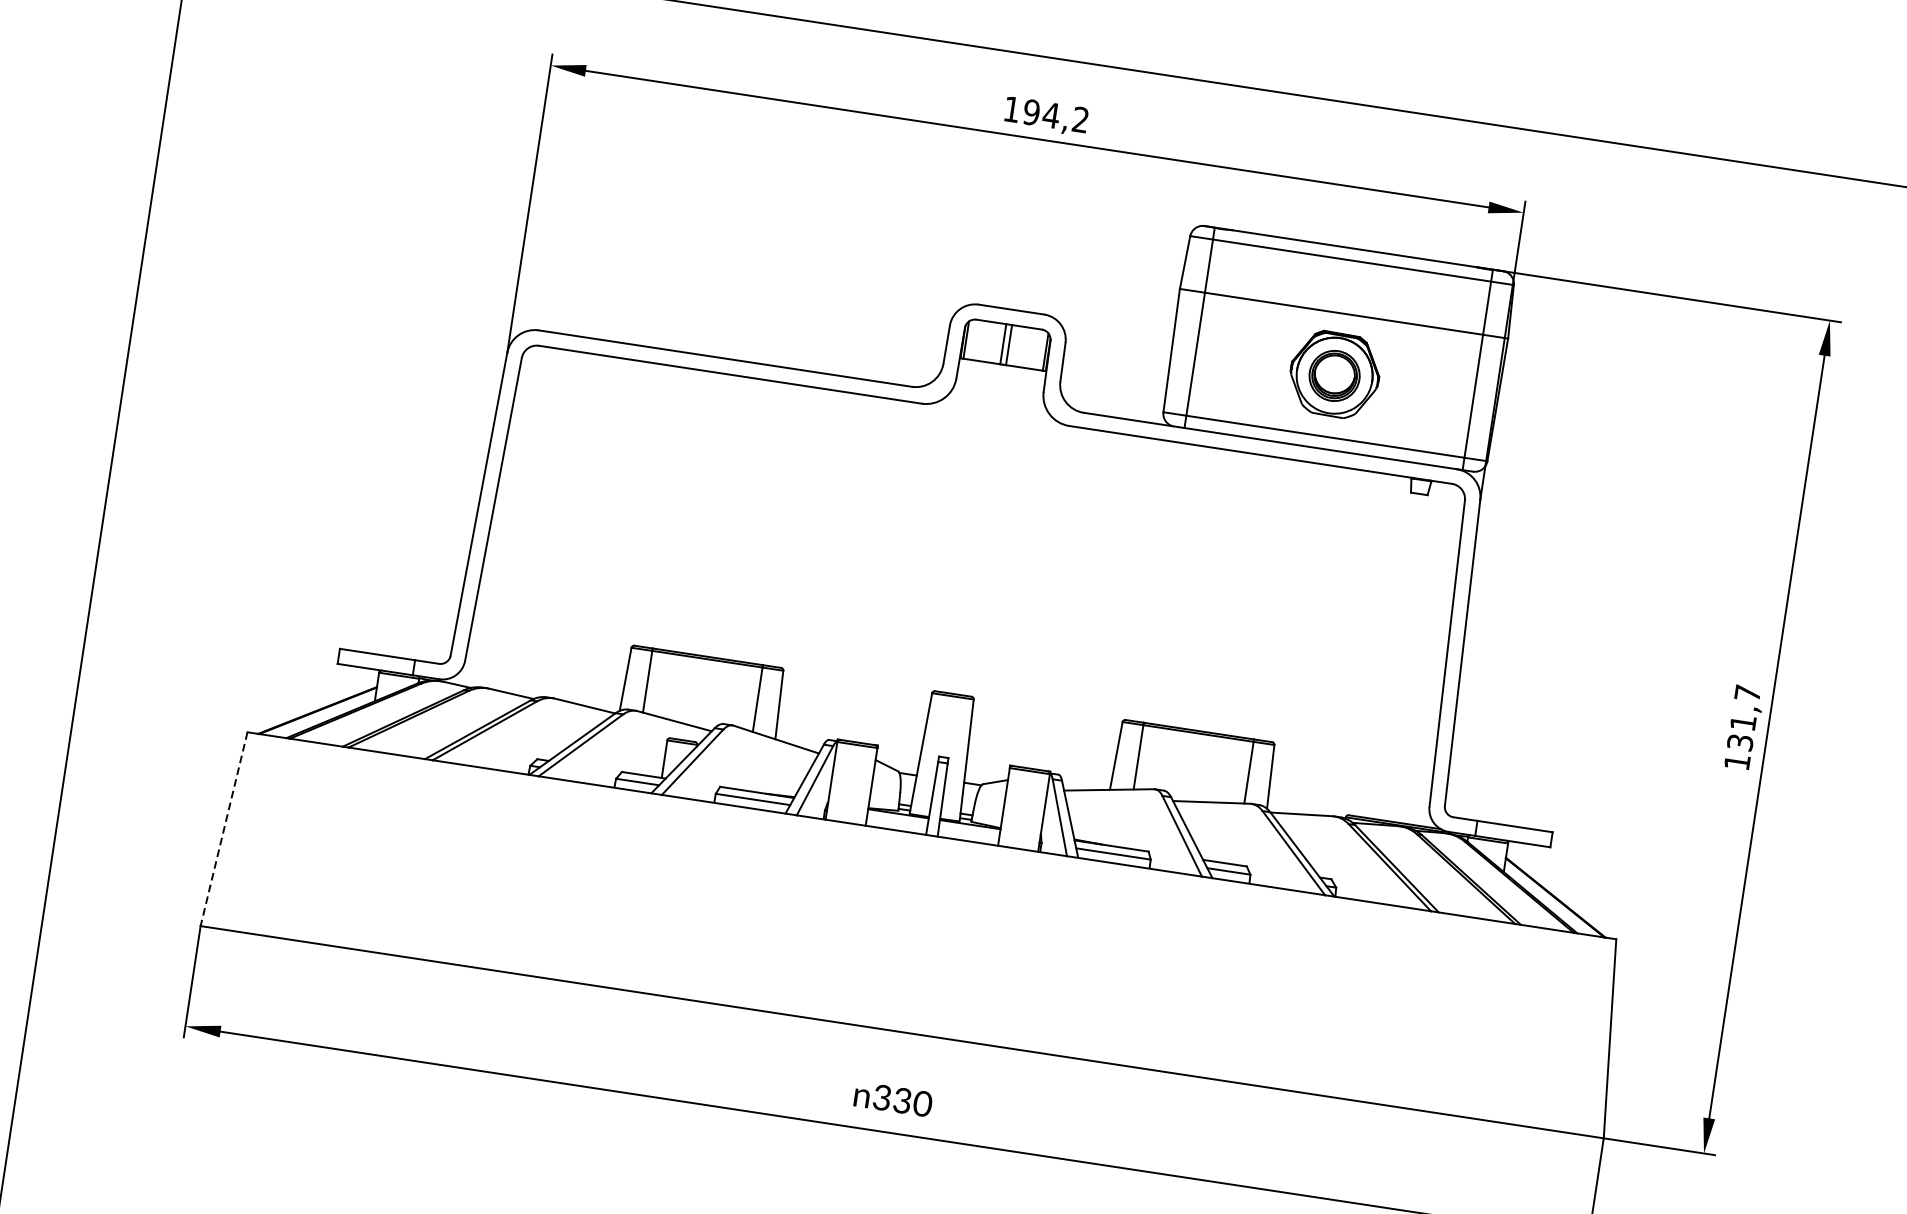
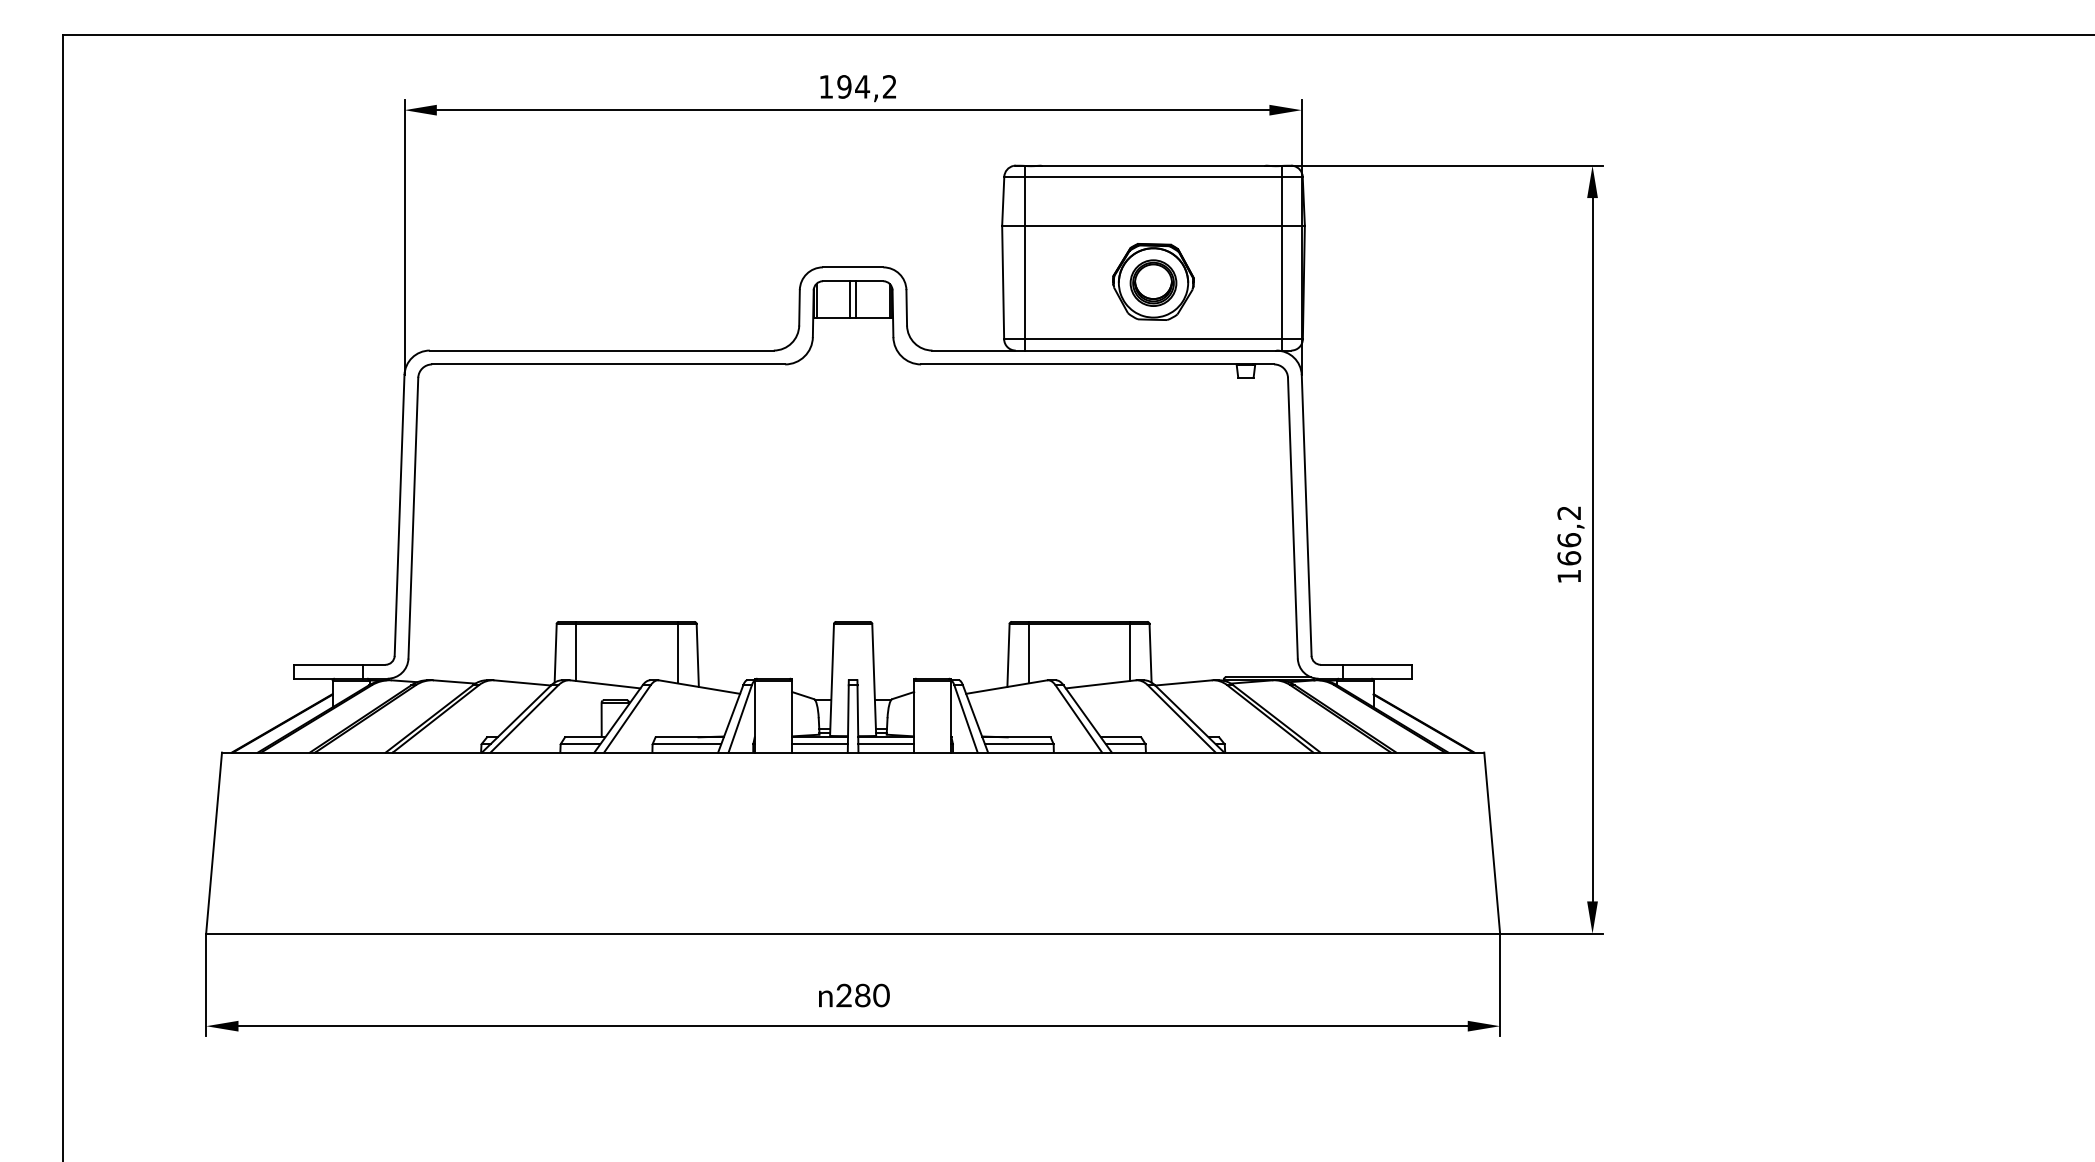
text: (1744, 717) -> (1569, 535), 131,7 -> 166,2
line: (896, 821) -> (819, 744), added
line: (224, 829) -> (214, 843), dashed -> solid
line: (969, 832) -> (886, 744), added
text: (892, 1099) -> (853, 995), 330 -> 280

